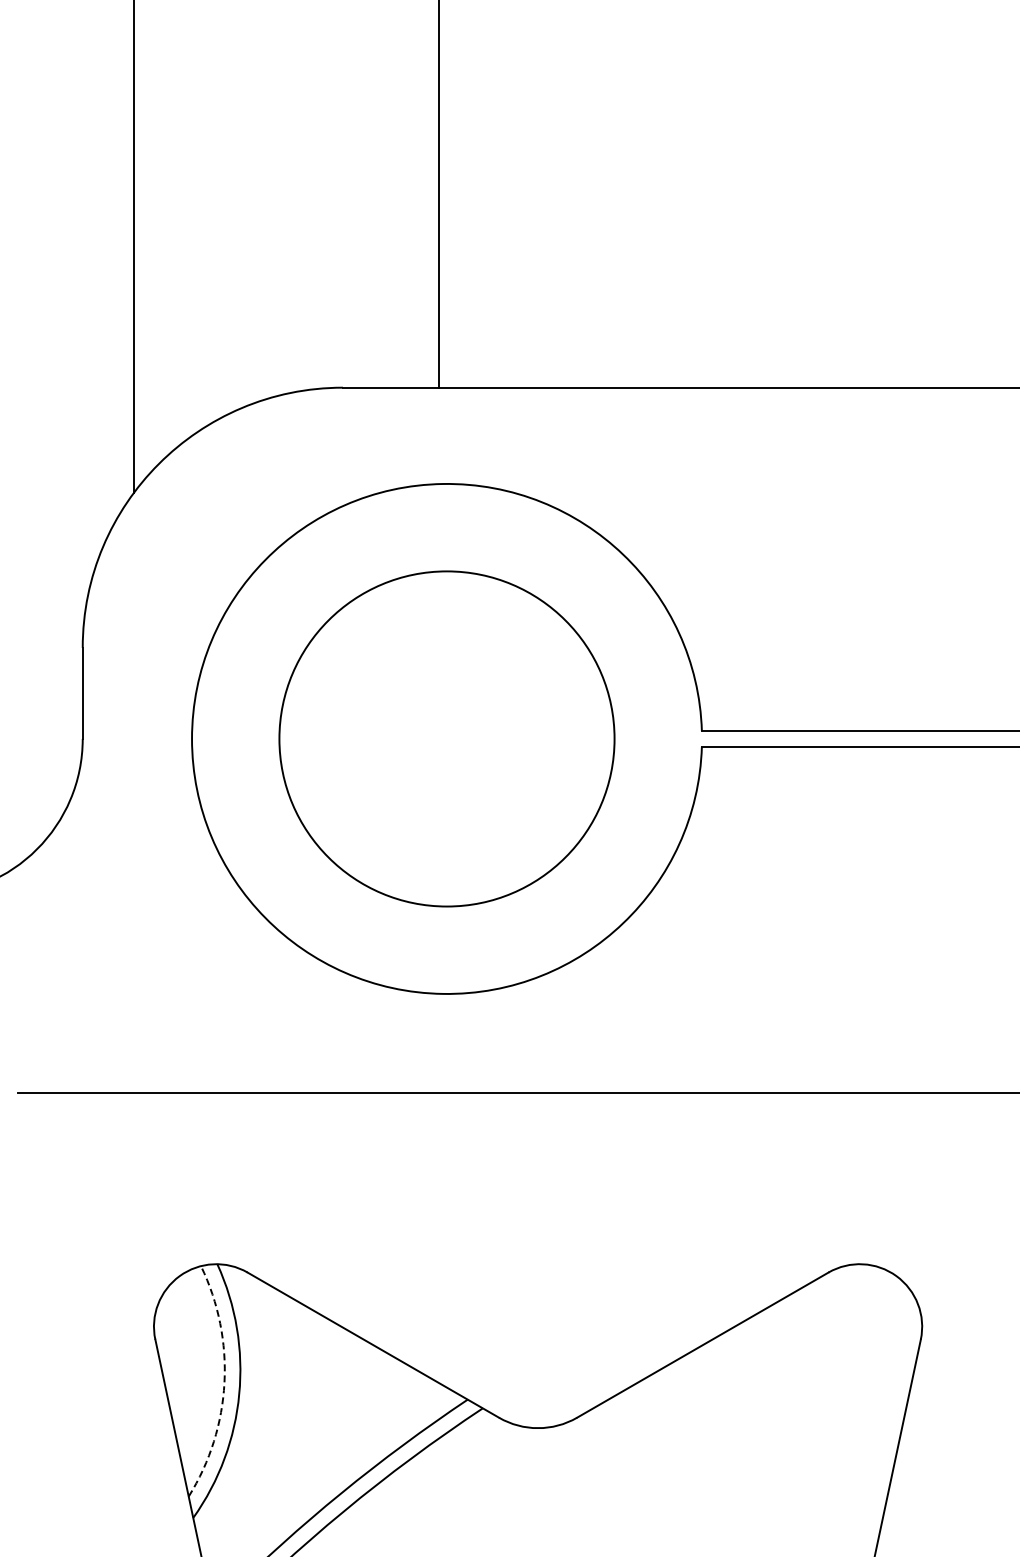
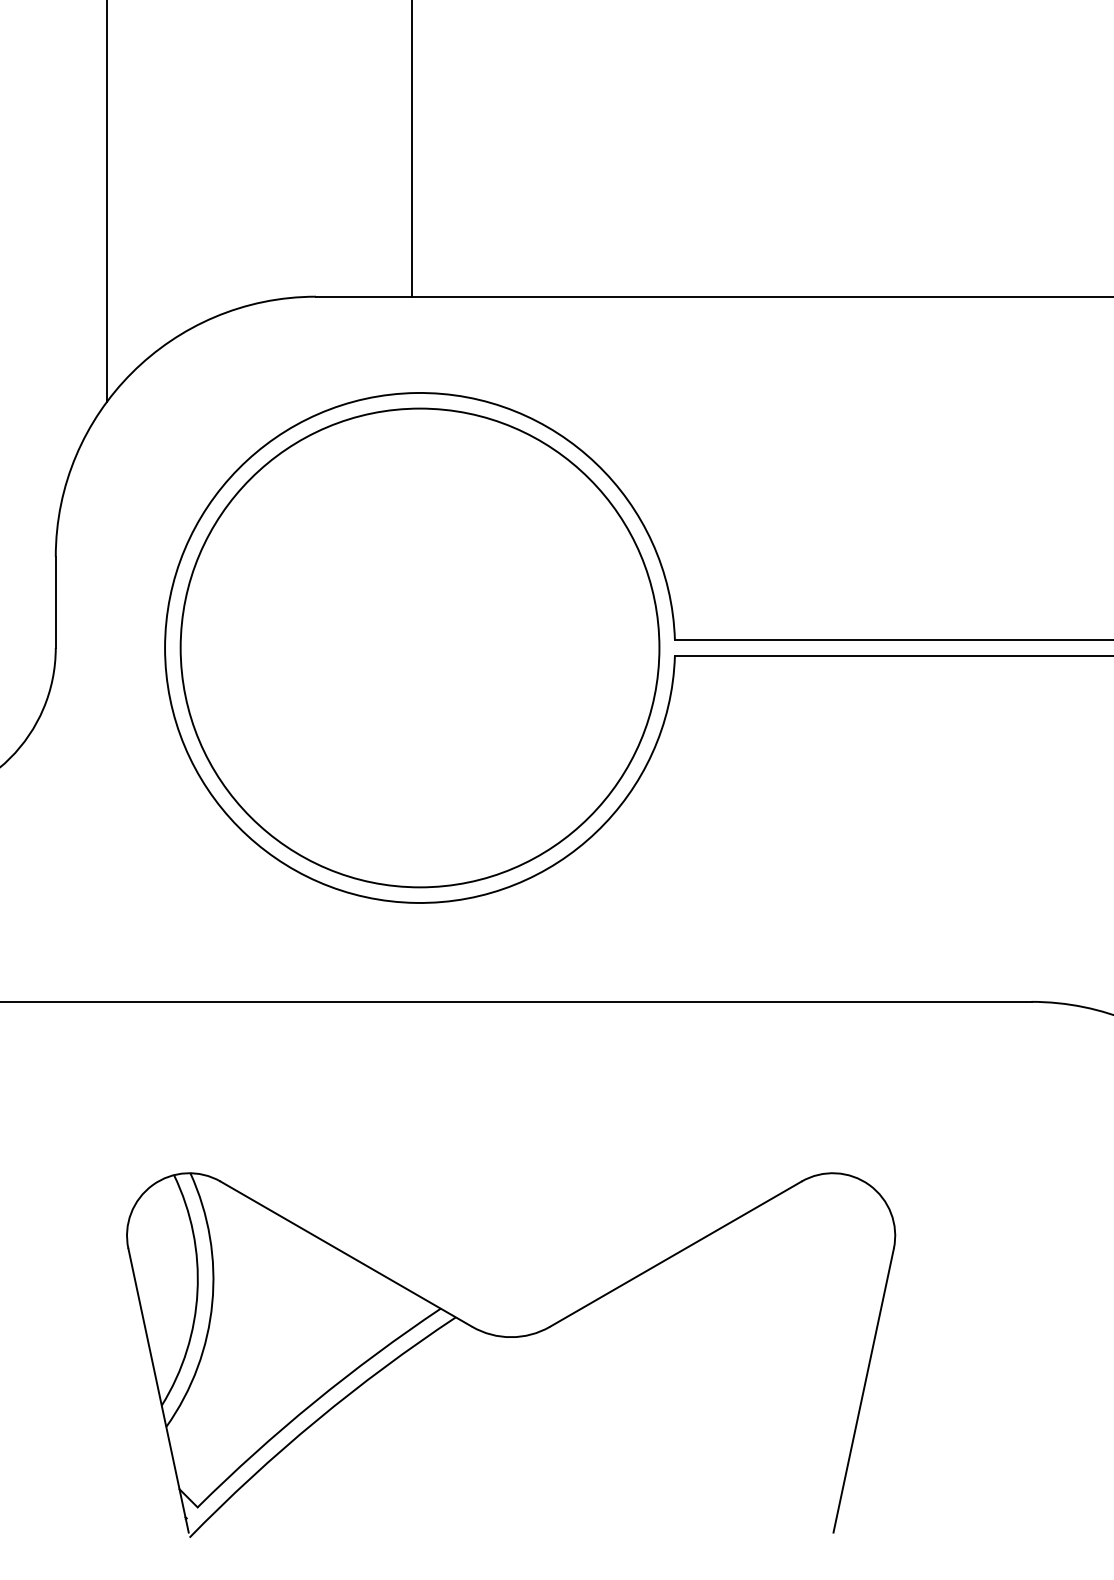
circle: (446, 738) -> (419, 647), size x1.43
arc: (224, 1382) -> (197, 1291), dashed -> solid

